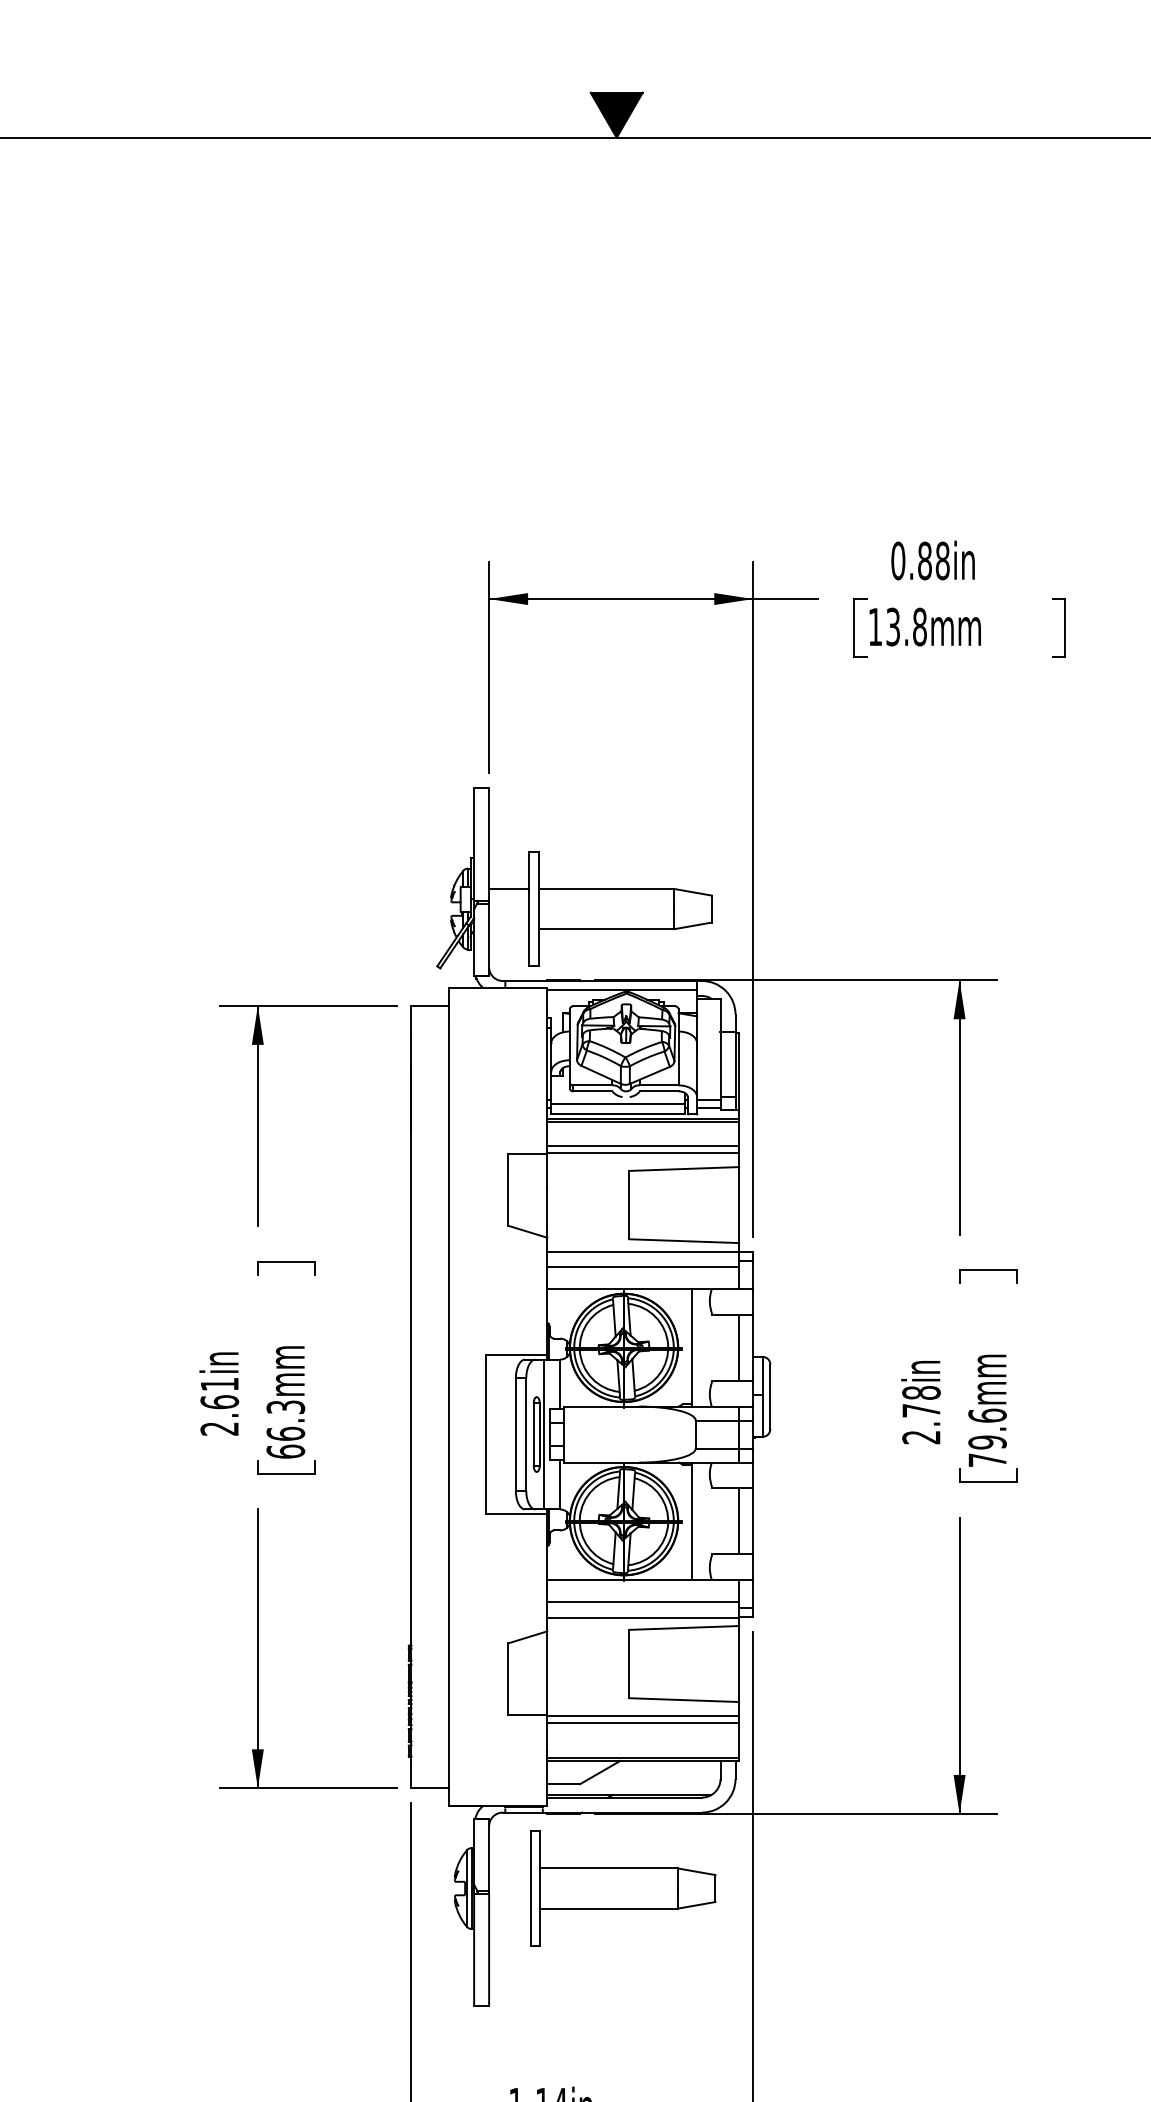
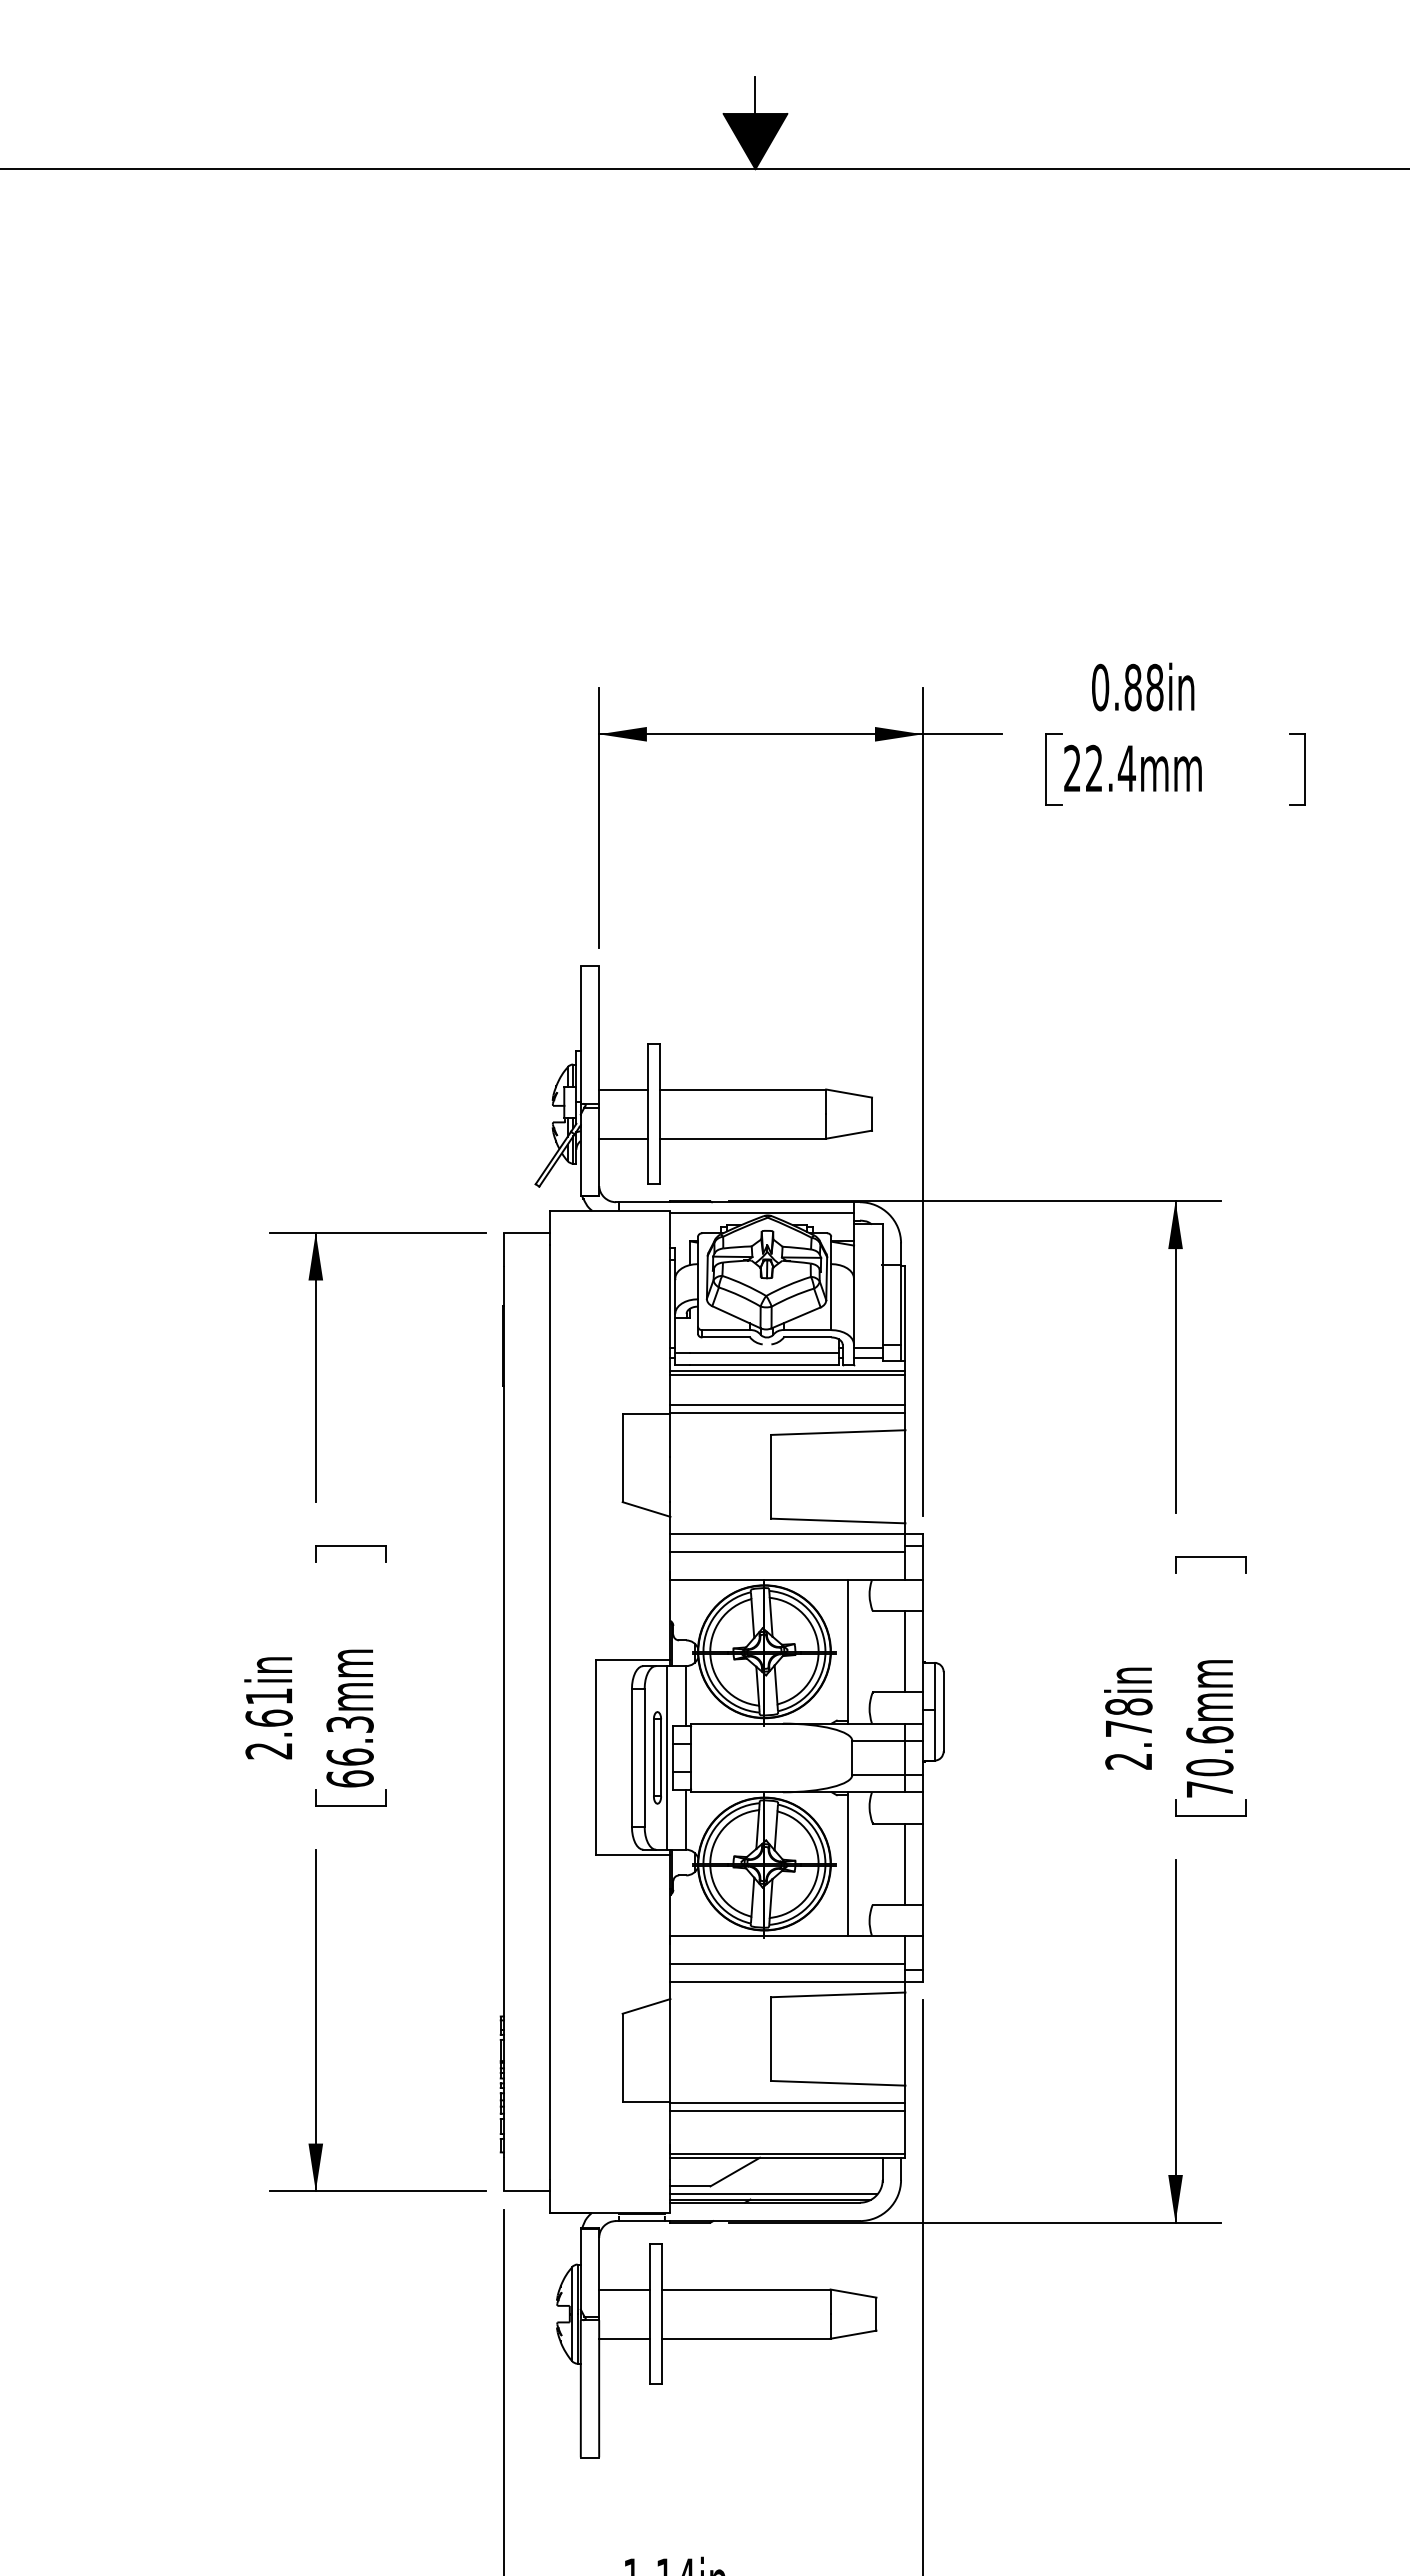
line: (616, 77) -> (755, 95), added
text: (897, 626) -> (1099, 768), 13.8mm -> 22.4mm
line: (508, 928) -> (623, 1138), added
text: (987, 1442) -> (1209, 1767), 79.6mm -> 70.6mm
line: (631, 1790) -> (773, 2194), added
line: (509, 1868) -> (624, 2289), added
line: (509, 1908) -> (624, 2338), added

